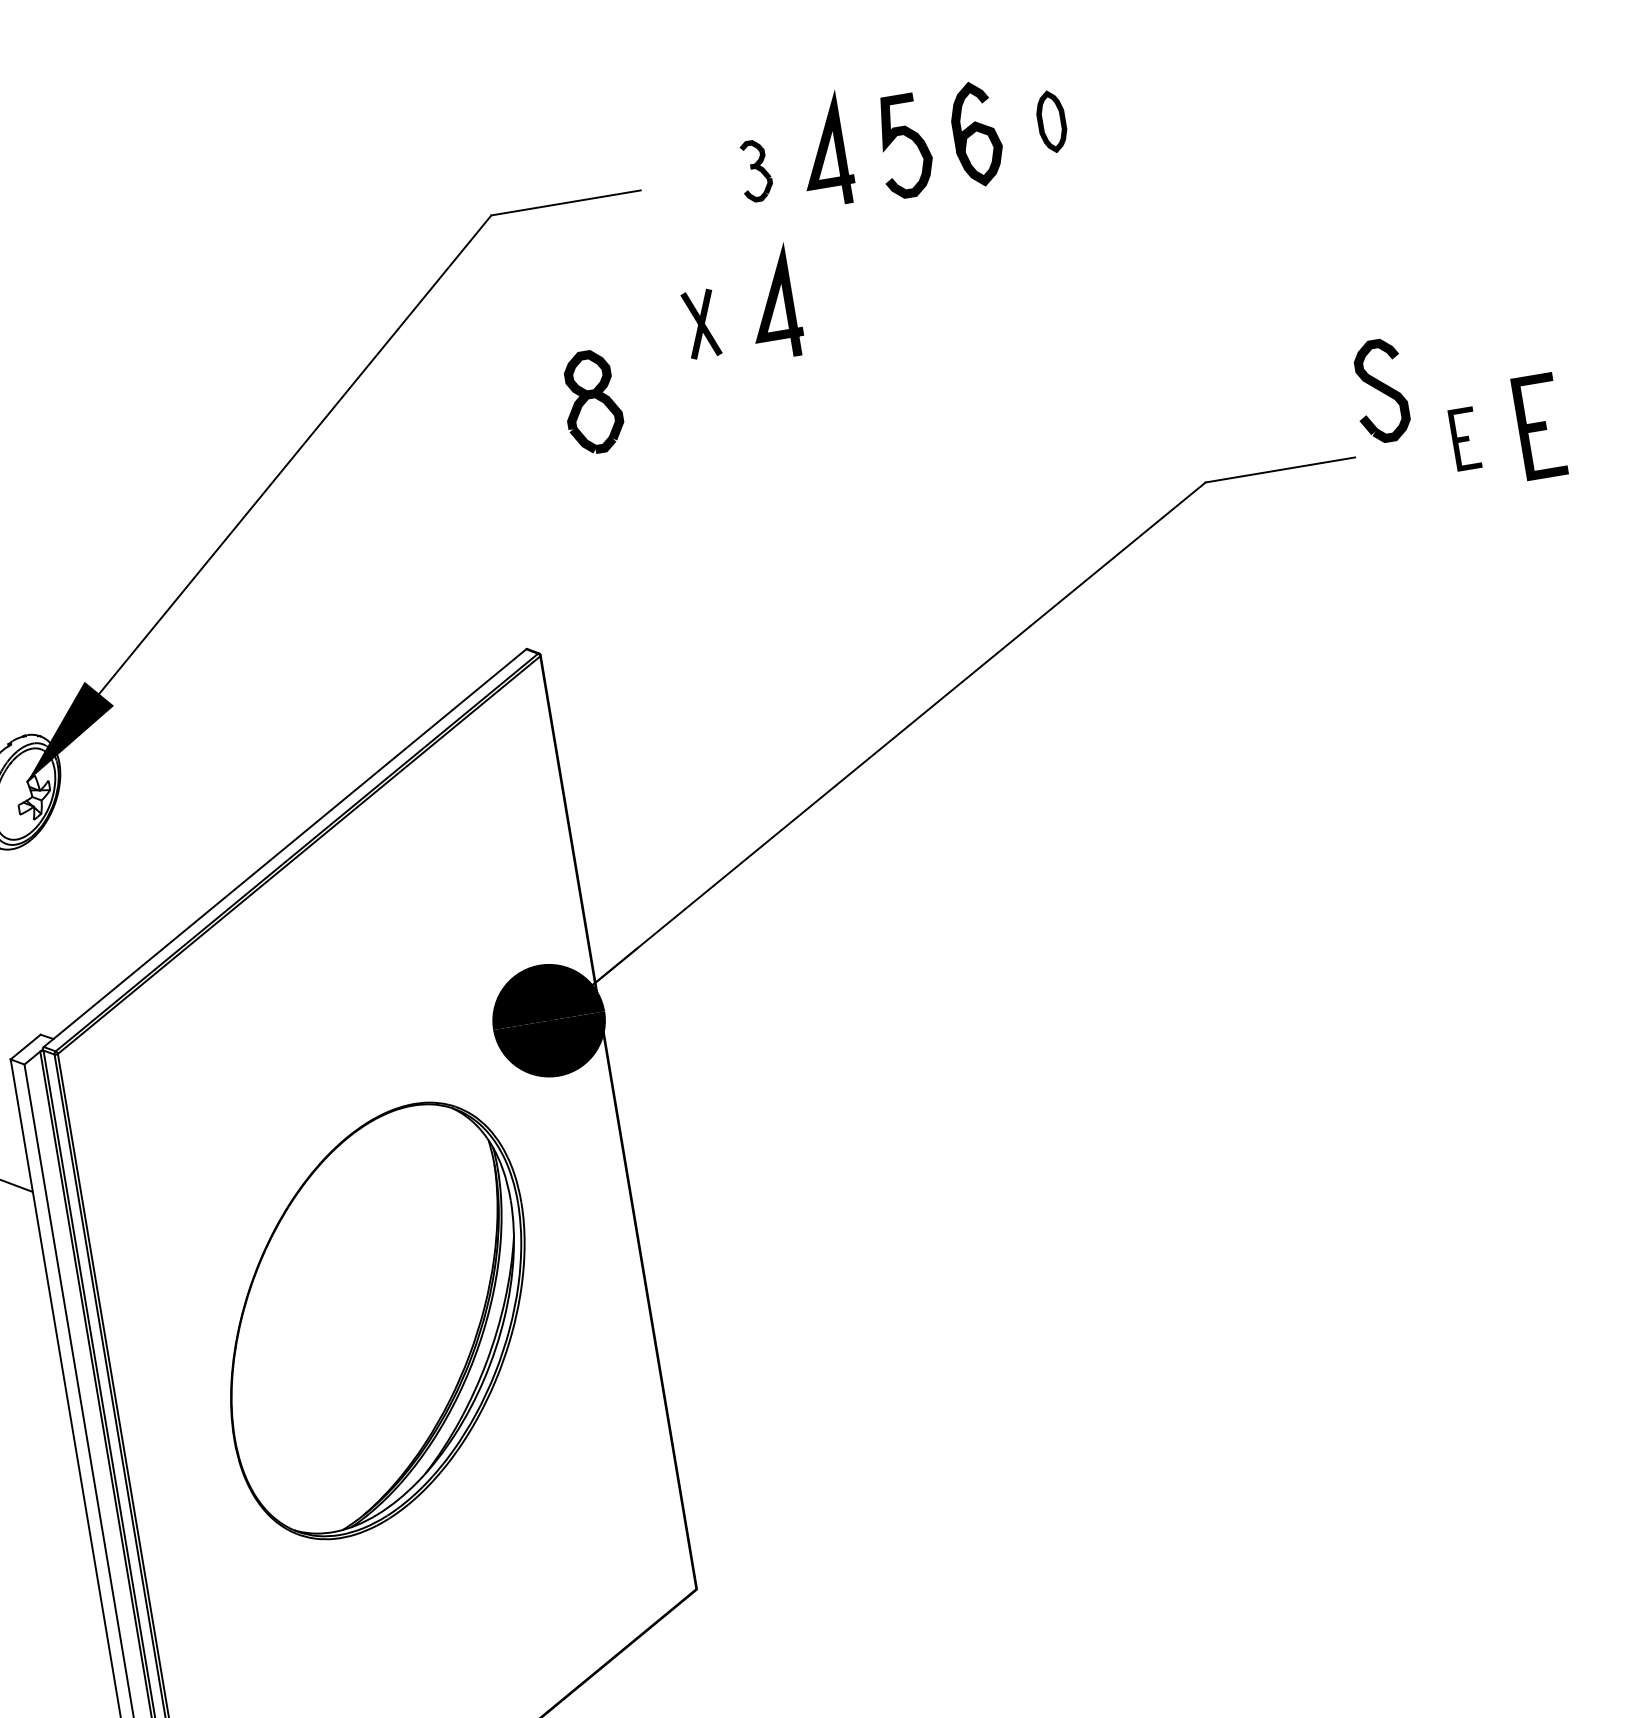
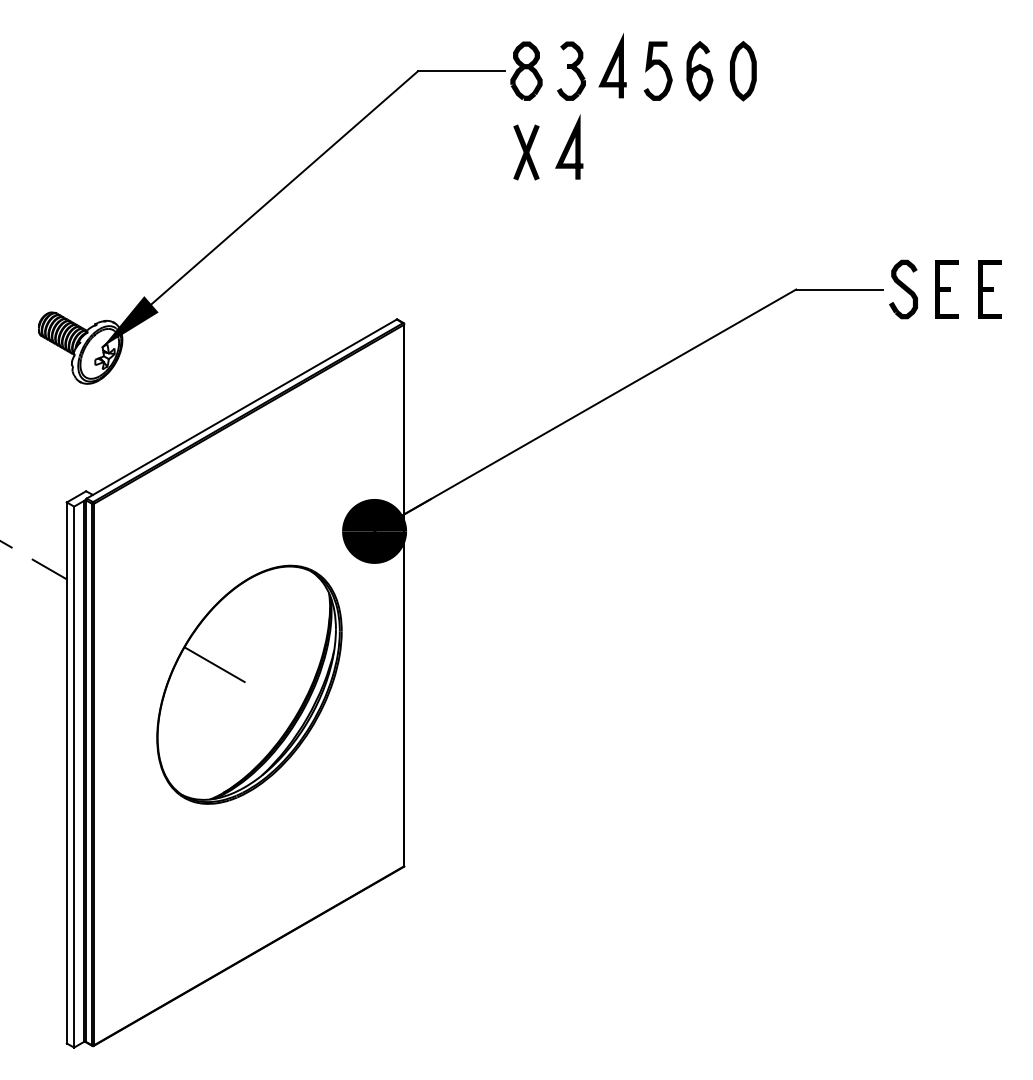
part: (1052, 122) -> (743, 71), size x1.67
part: (755, 169) -> (571, 70), size x1.67
part: (701, 324) -> (526, 152), size x1.43
part: (1380, 391) -> (903, 289), moved
part: (592, 400) -> (526, 70), moved
part: (1464, 439) -> (946, 289), size x1.67
line: (311, 1296) -> (214, 664), added

